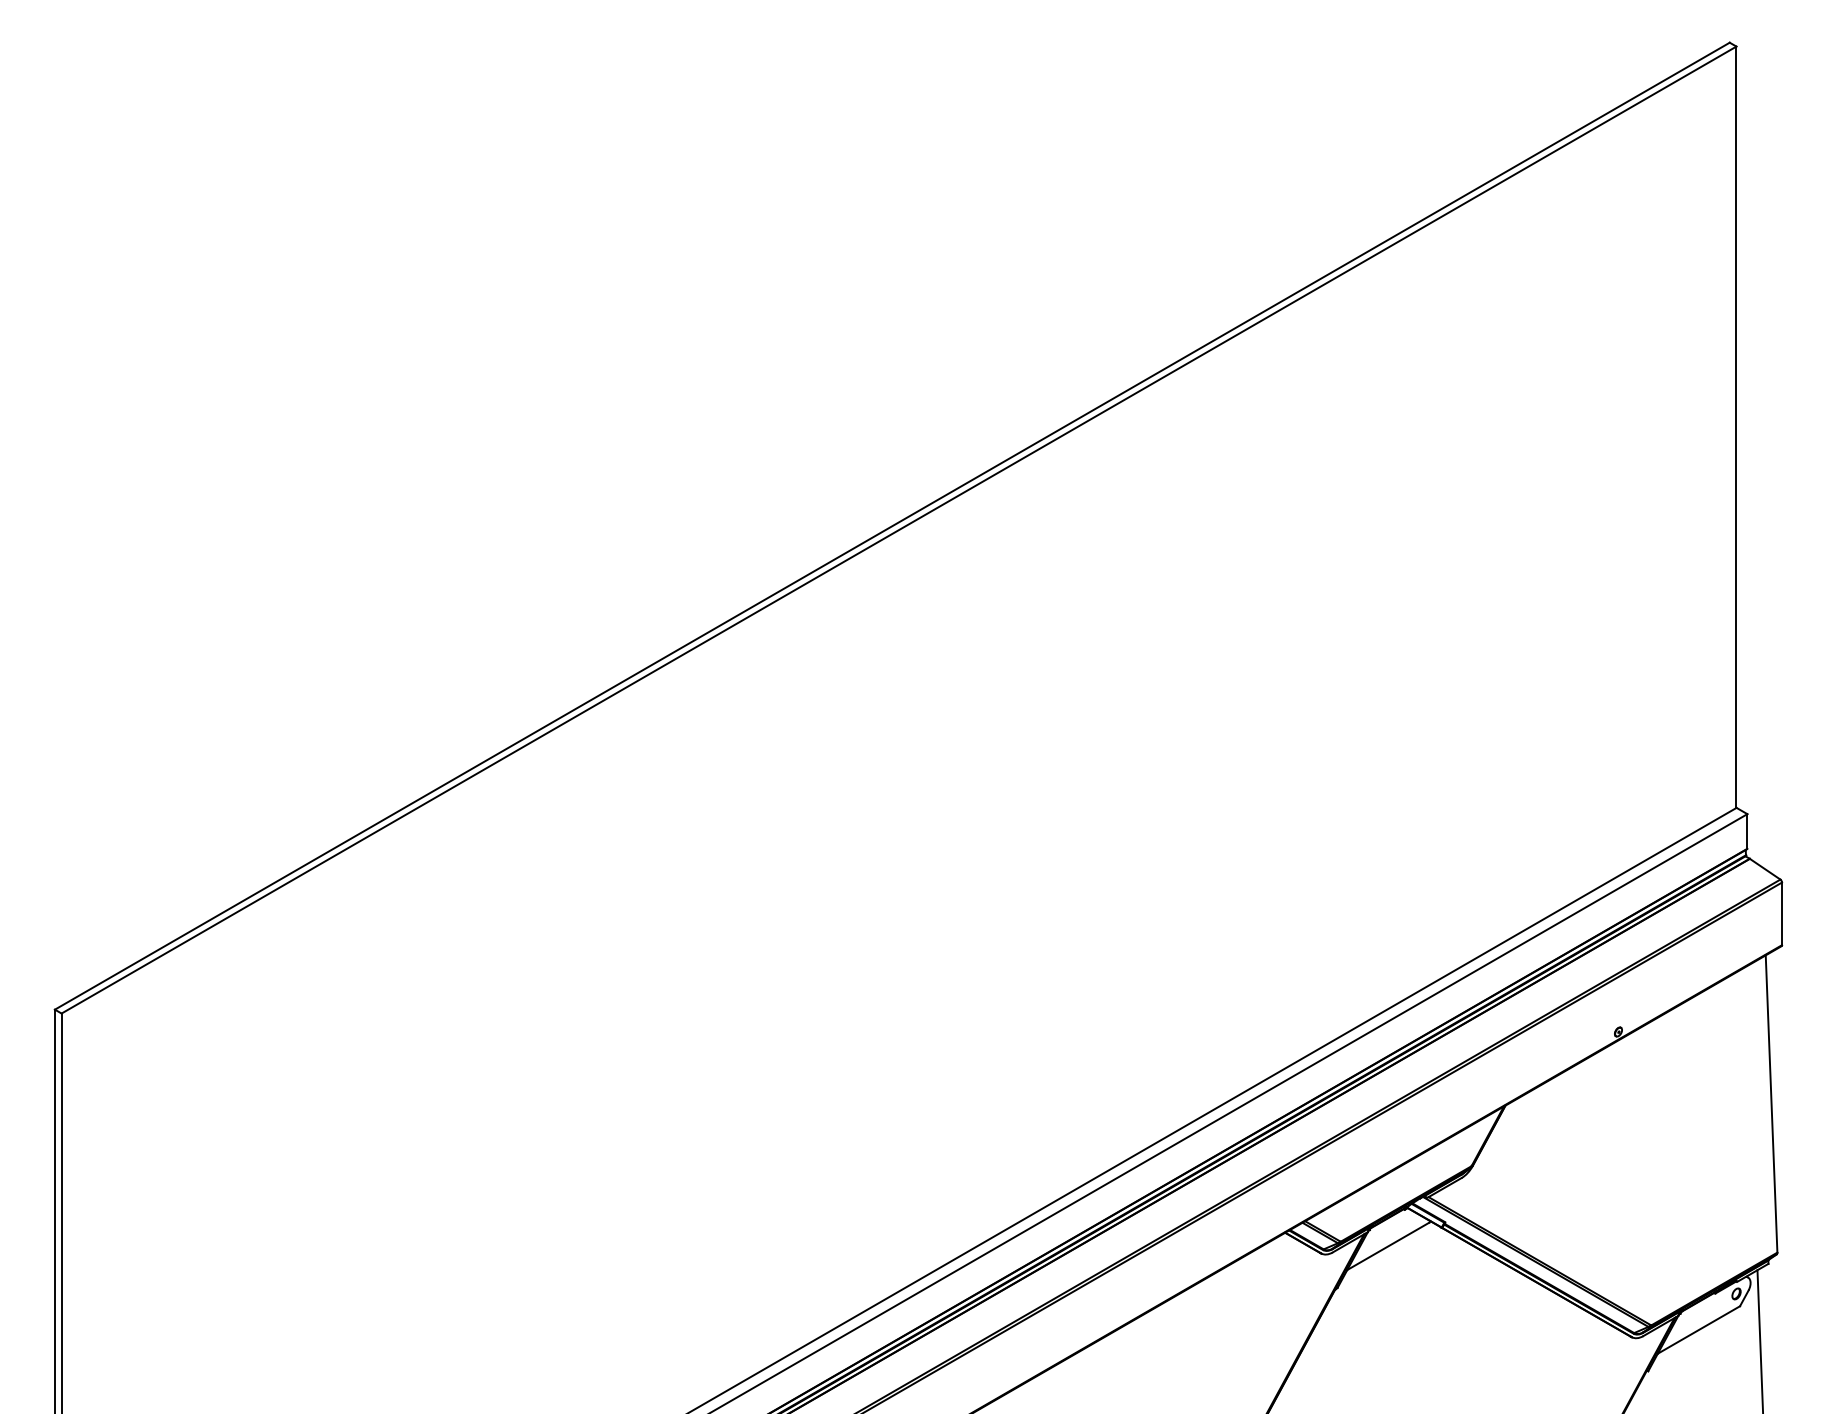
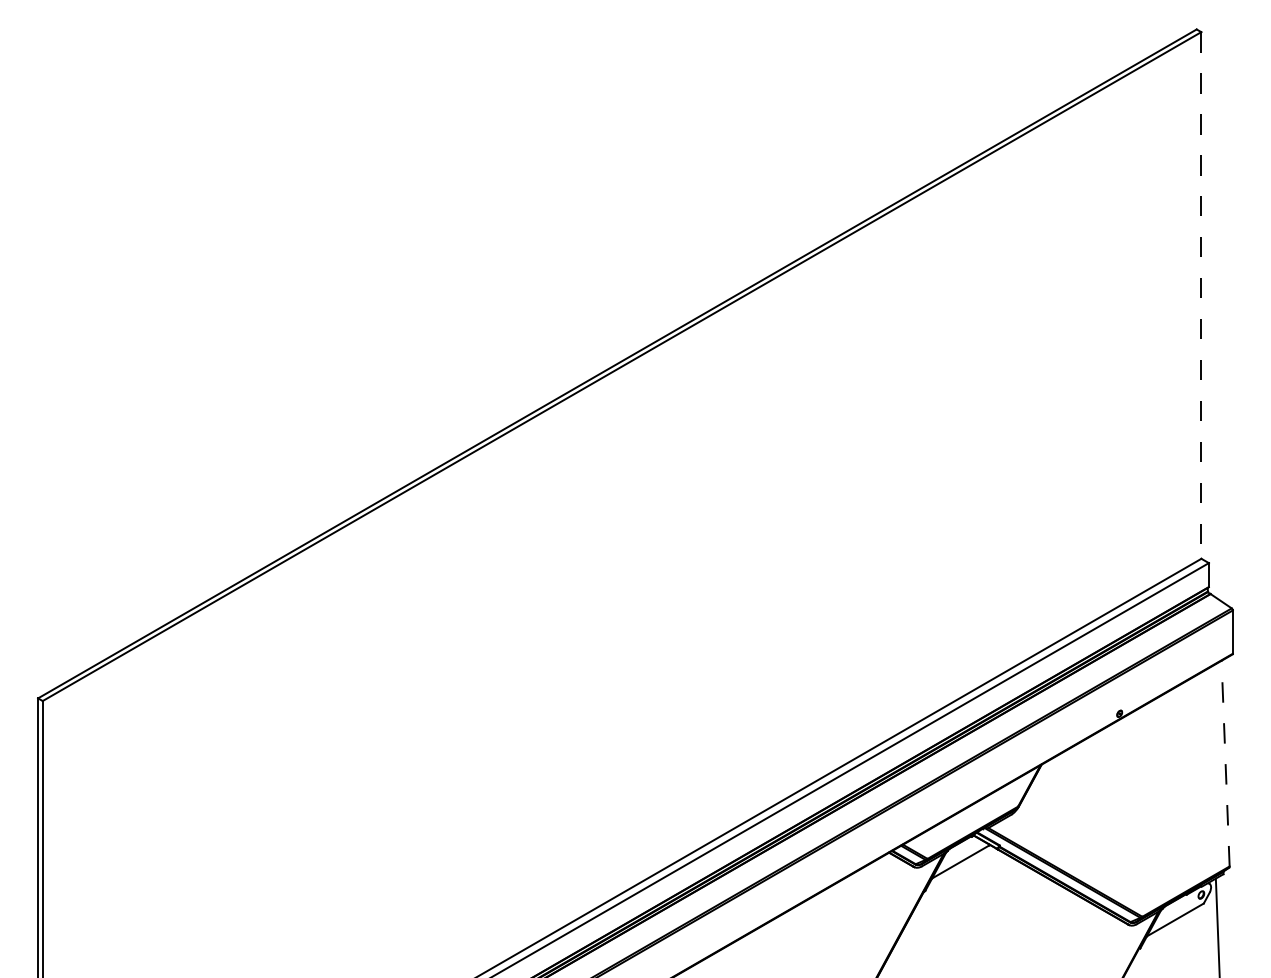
line: (1736, 428) -> (1201, 296), solid -> dashed
line: (1771, 1103) -> (1225, 763), solid -> dashed

